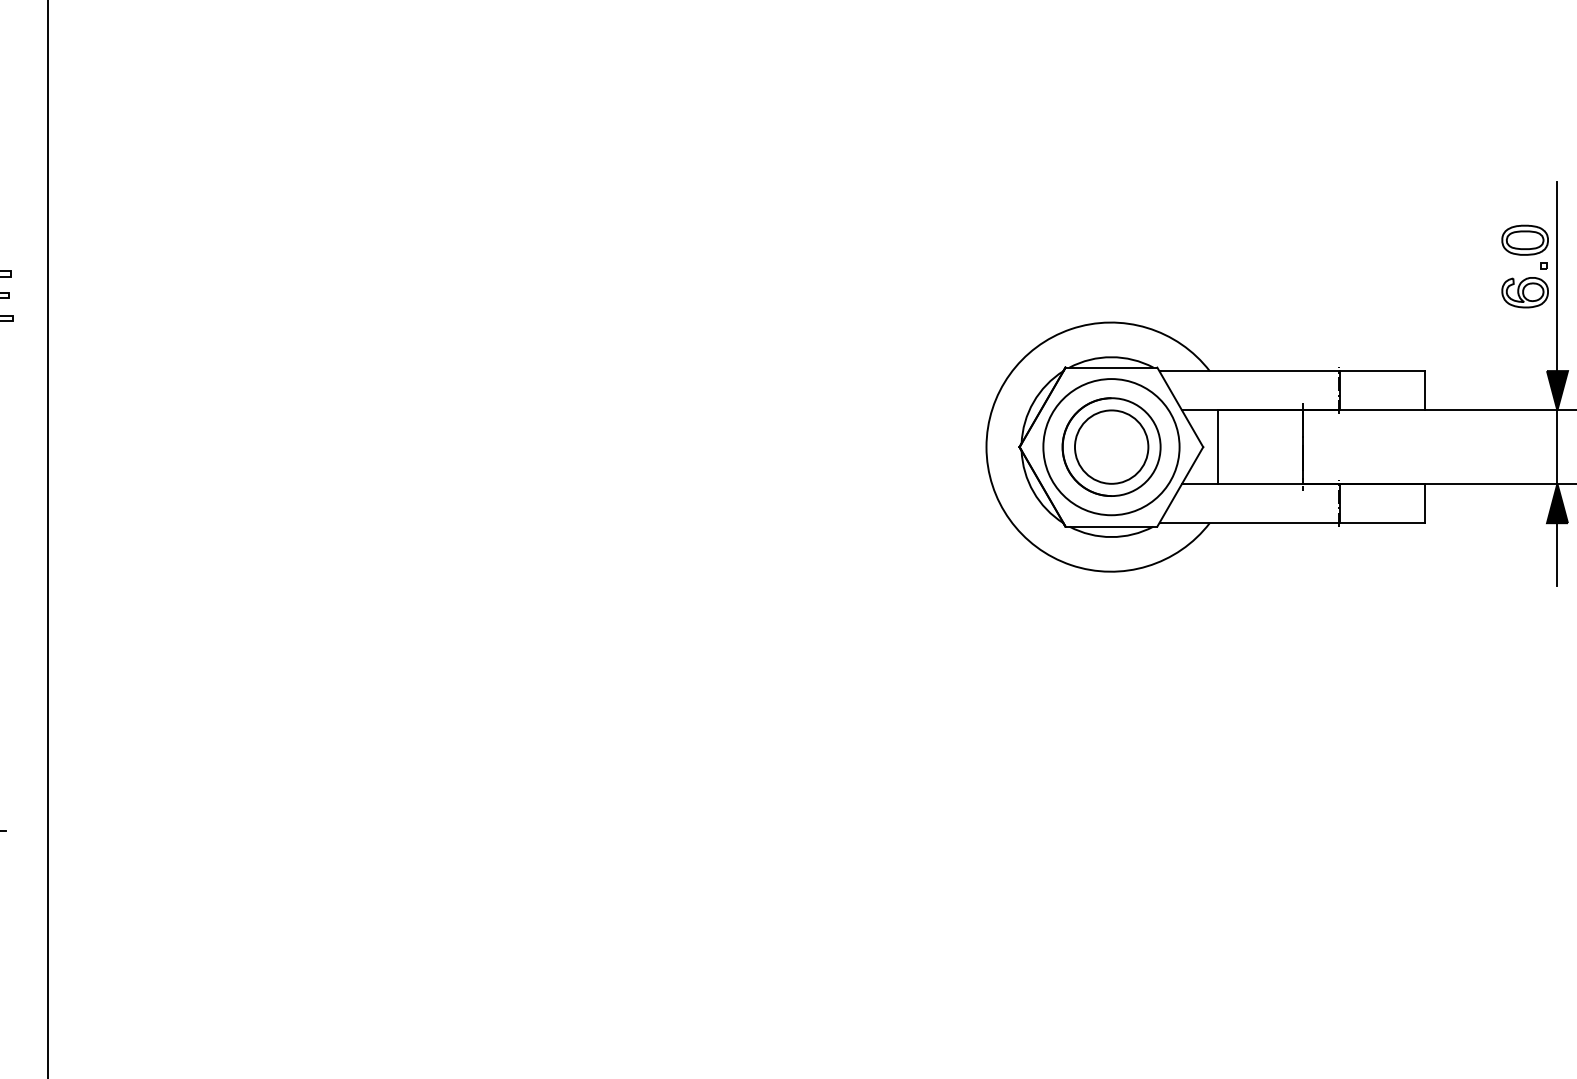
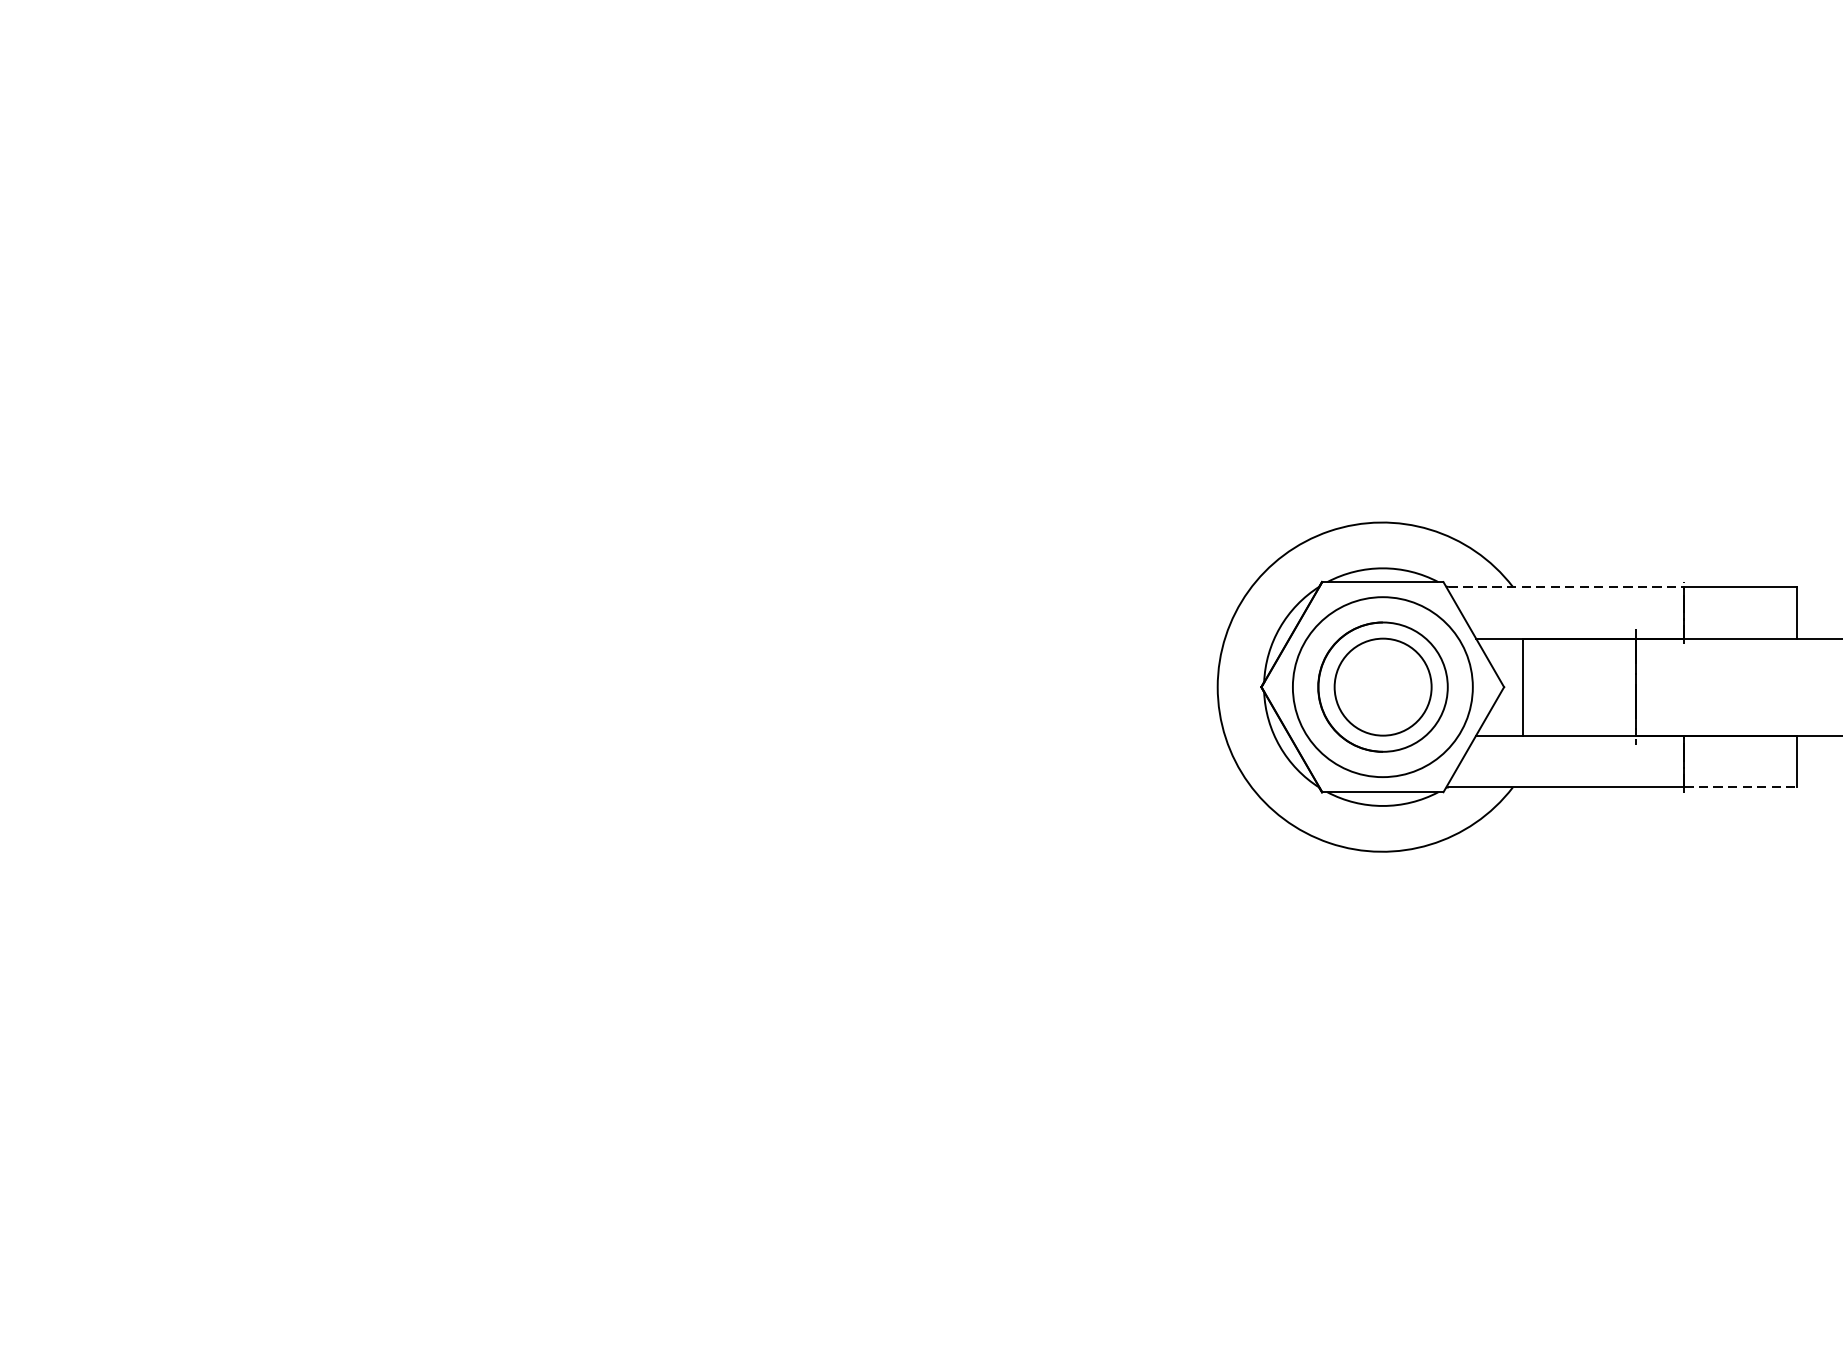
line: (1251, 371) -> (1567, 587), solid -> dashed
line: (1382, 522) -> (1740, 786), solid -> dashed

